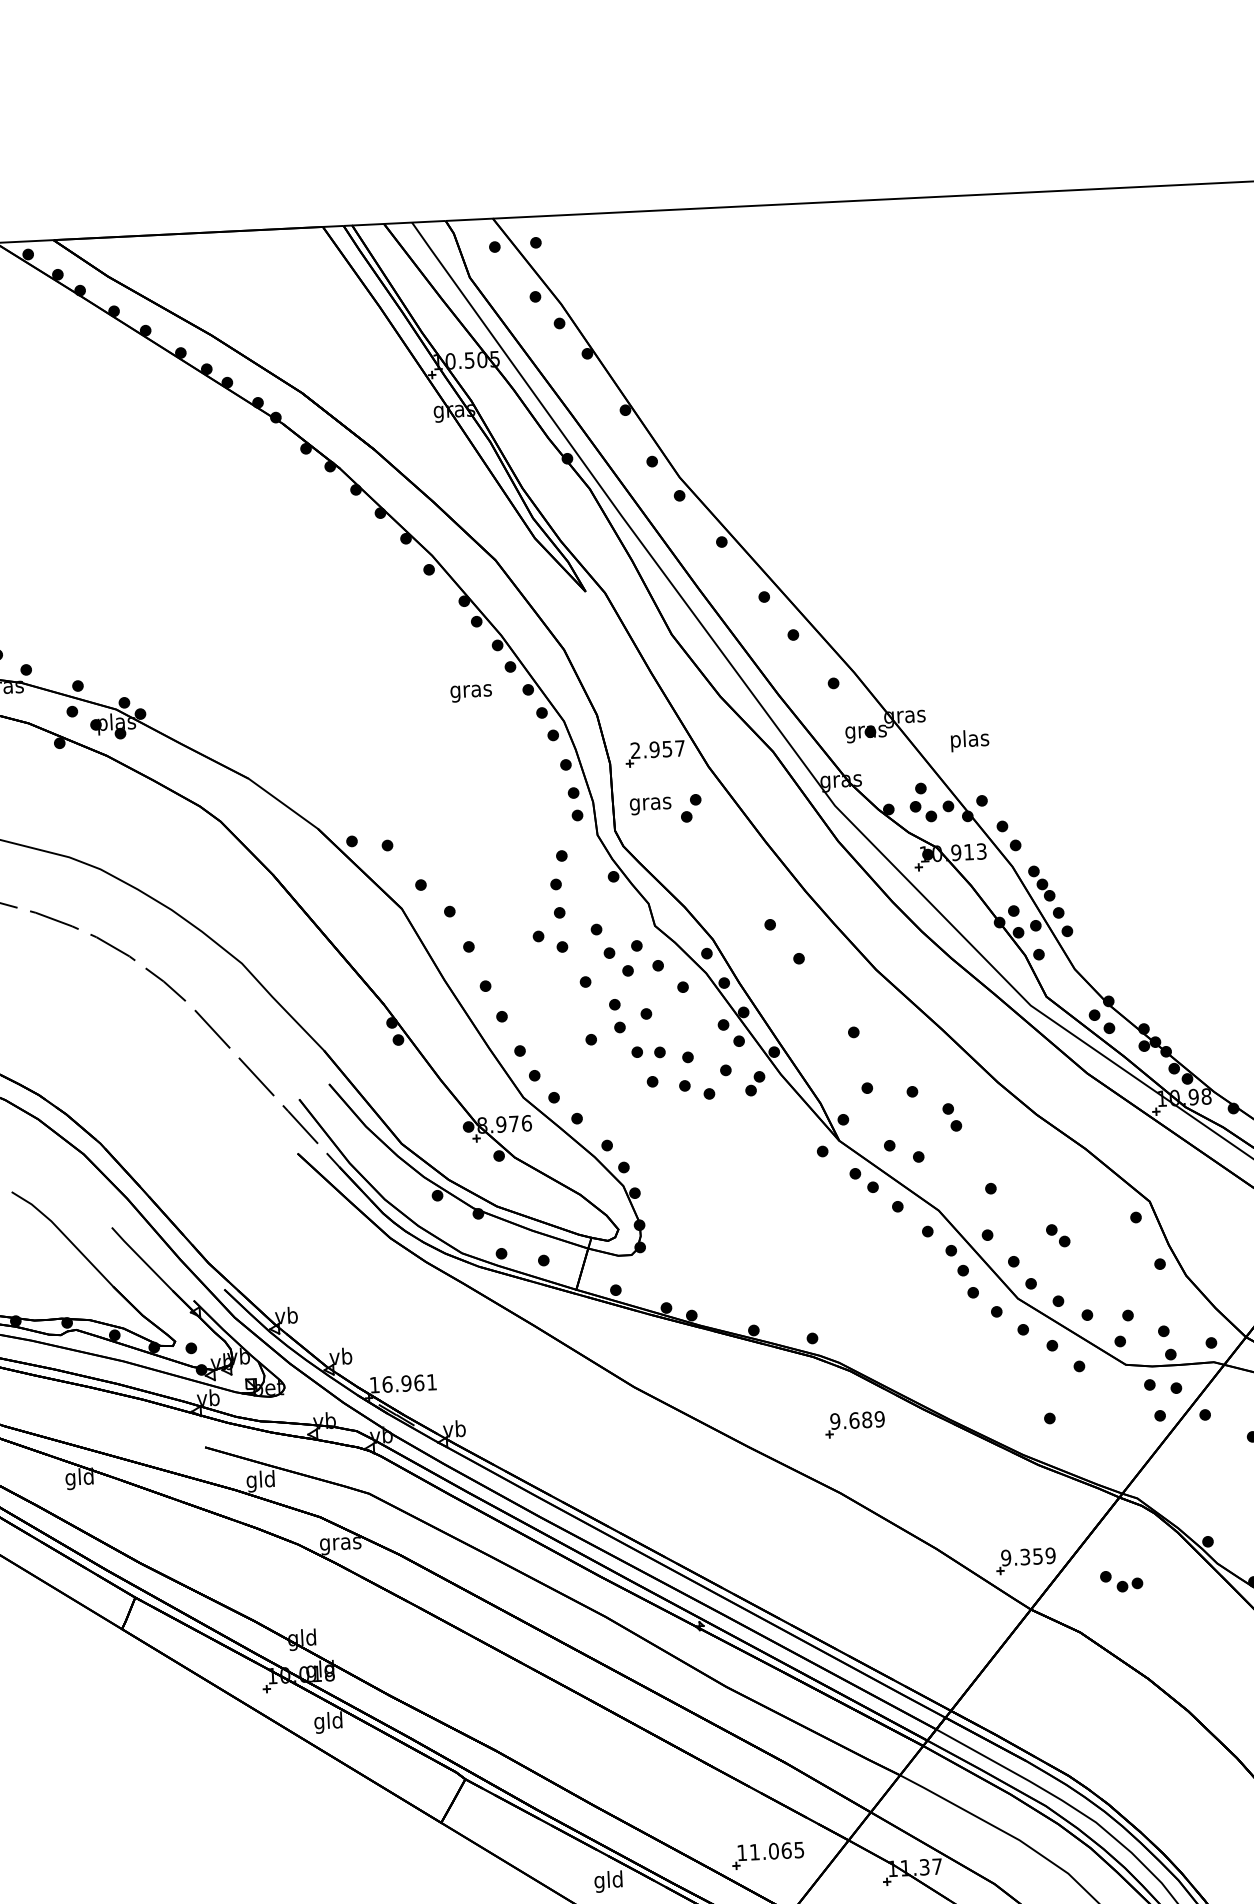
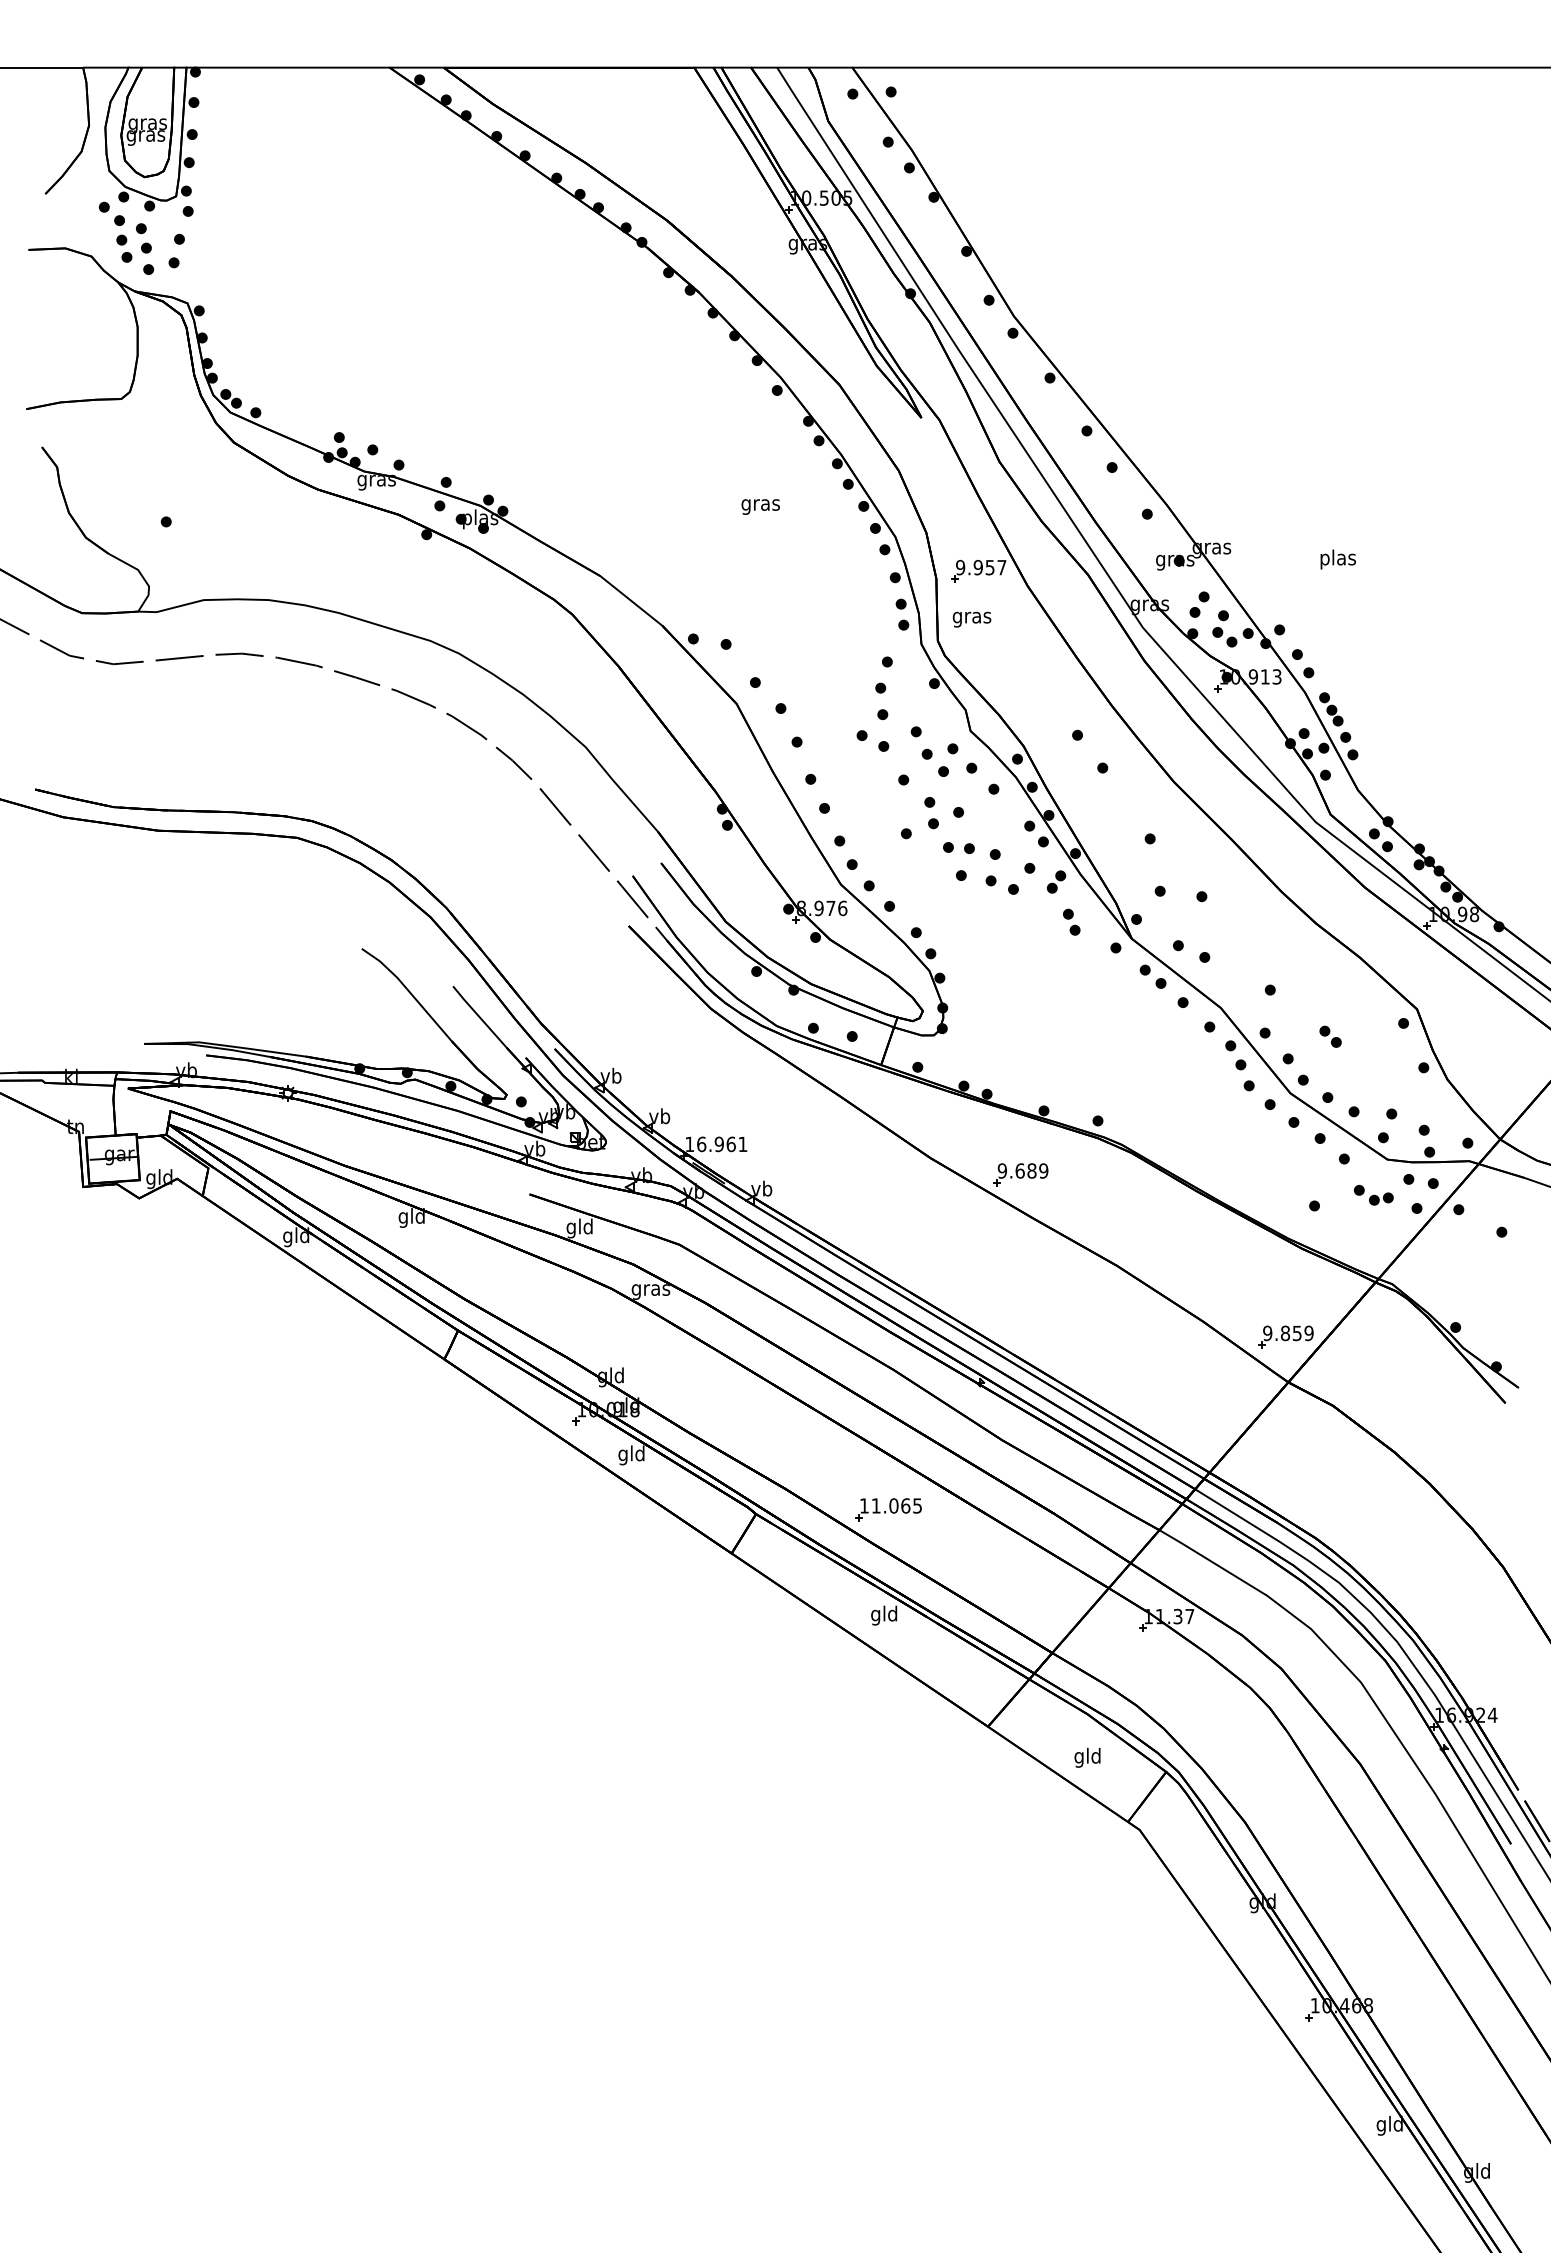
text: (470, 692) -> (760, 506), moved
text: (969, 740) -> (1337, 559), moved
text: (635, 750) -> (960, 567), 2.957 -> 9.957
part: (691, 808) -> (1199, 604), moved
part: (952, 1116) -> (1071, 921), moved
part: (854, 1424) -> (1020, 1174), moved
text: (1025, 1557) -> (1285, 1333), 9.359 -> 9.859
part: (1121, 1581) -> (1373, 1195), moved
part: (768, 1855) -> (888, 1509), moved

